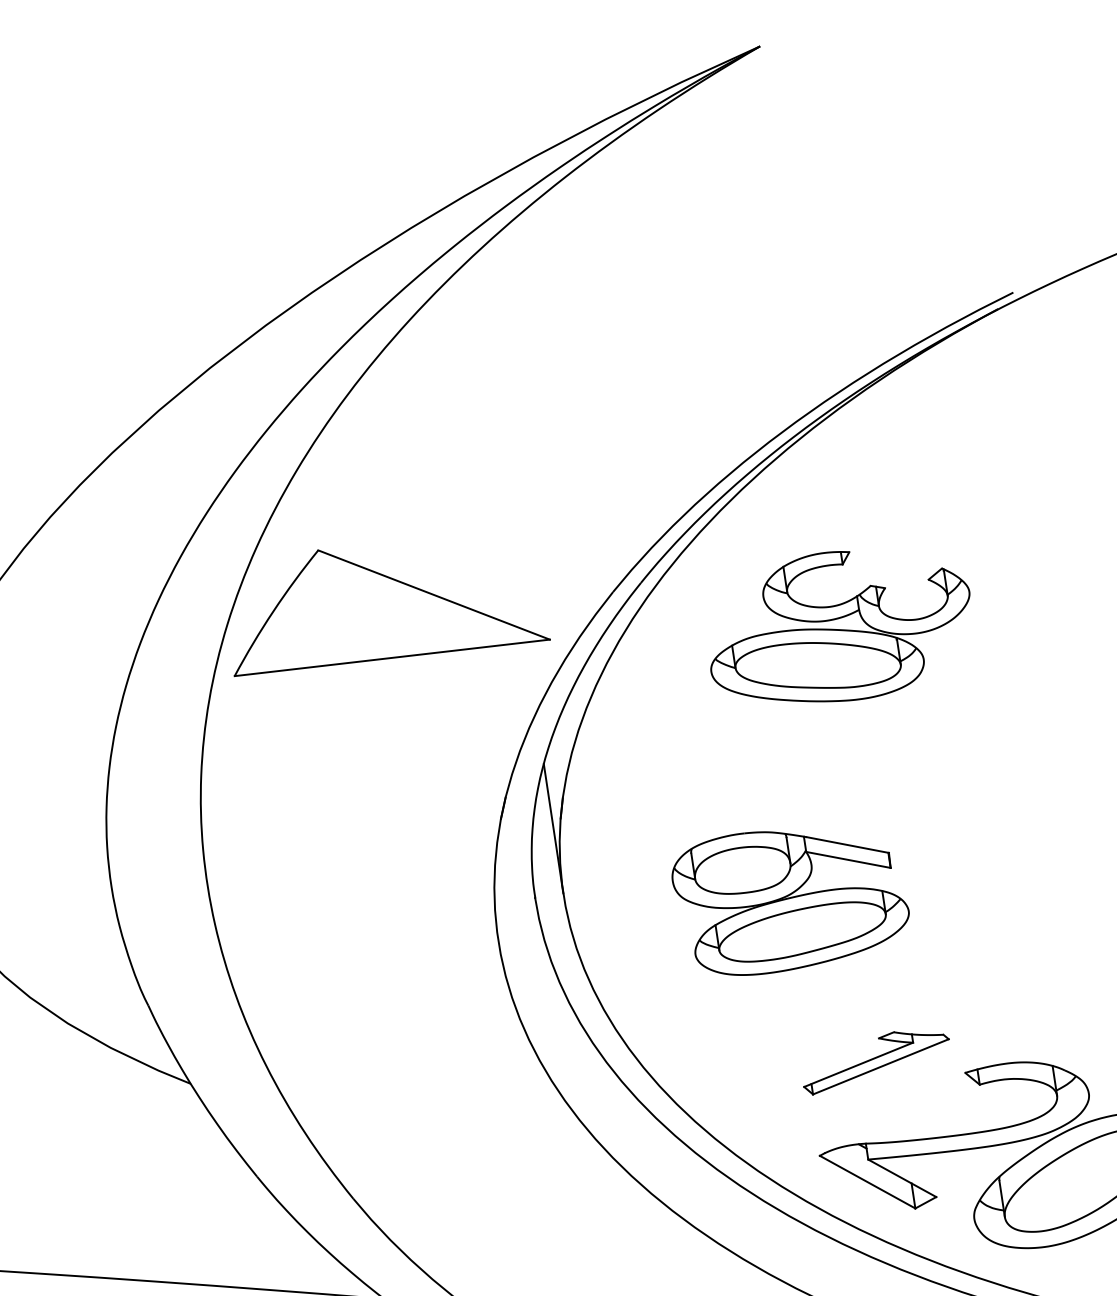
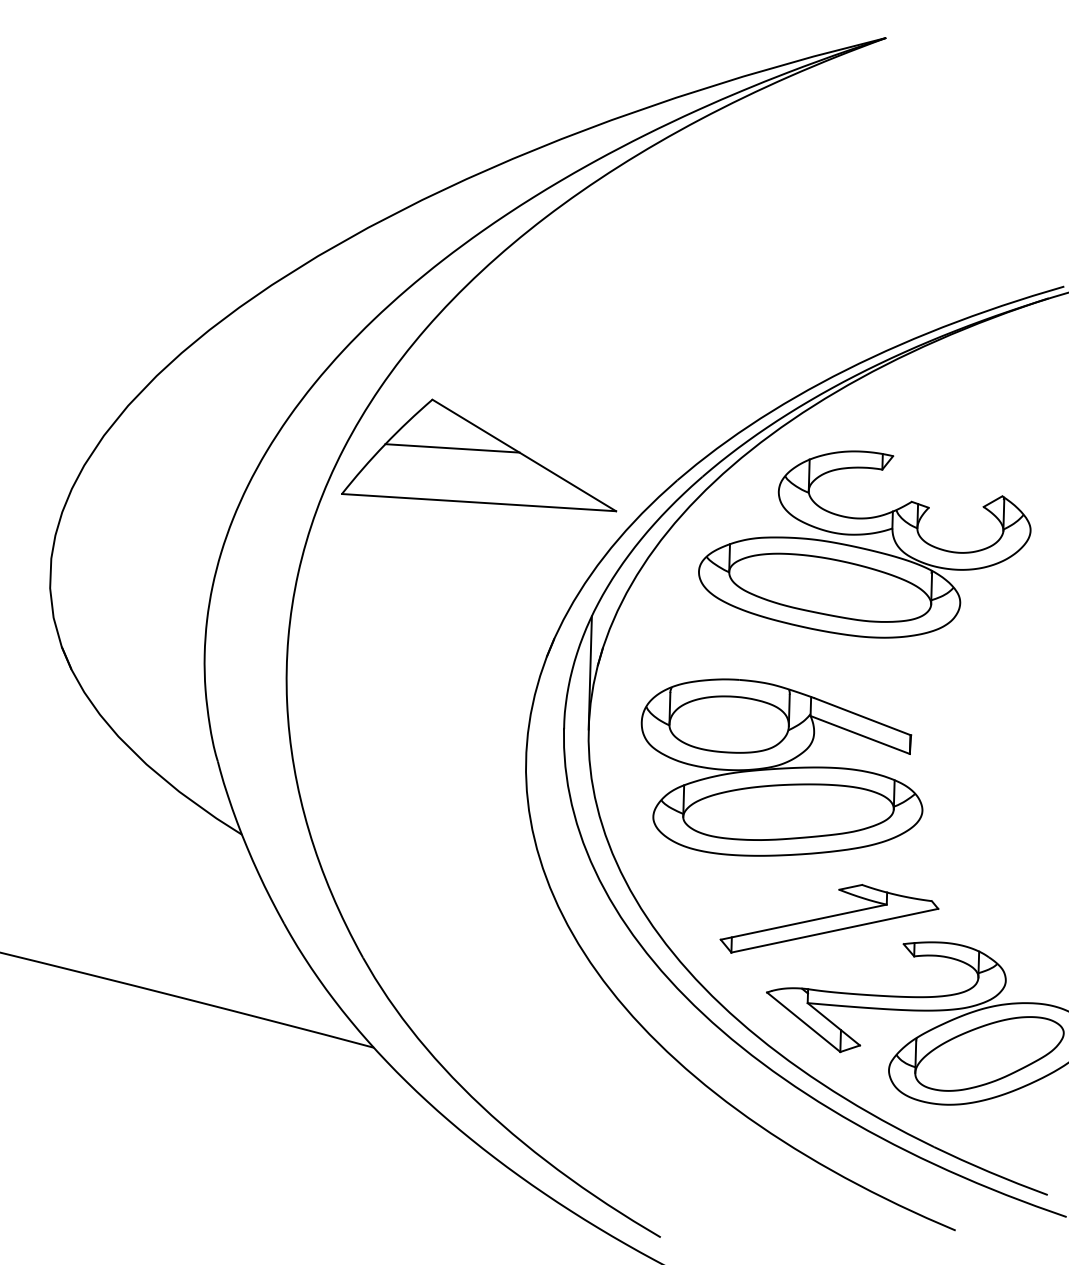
line: (351, 601) -> (452, 448), added
part: (839, 626) -> (864, 544), size x1.43
part: (790, 897) -> (781, 767), size x1.43
part: (875, 1058) -> (829, 918), size x1.67

